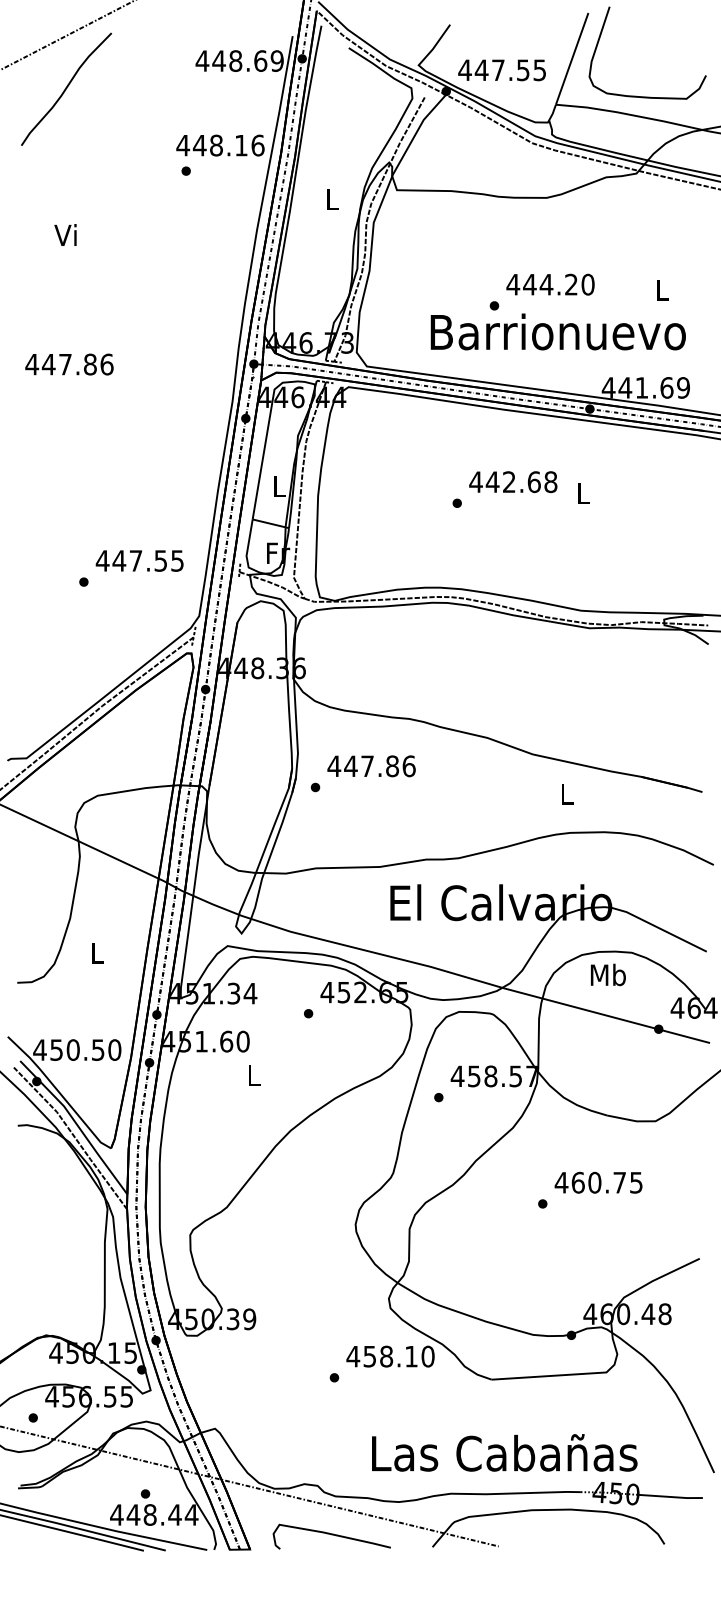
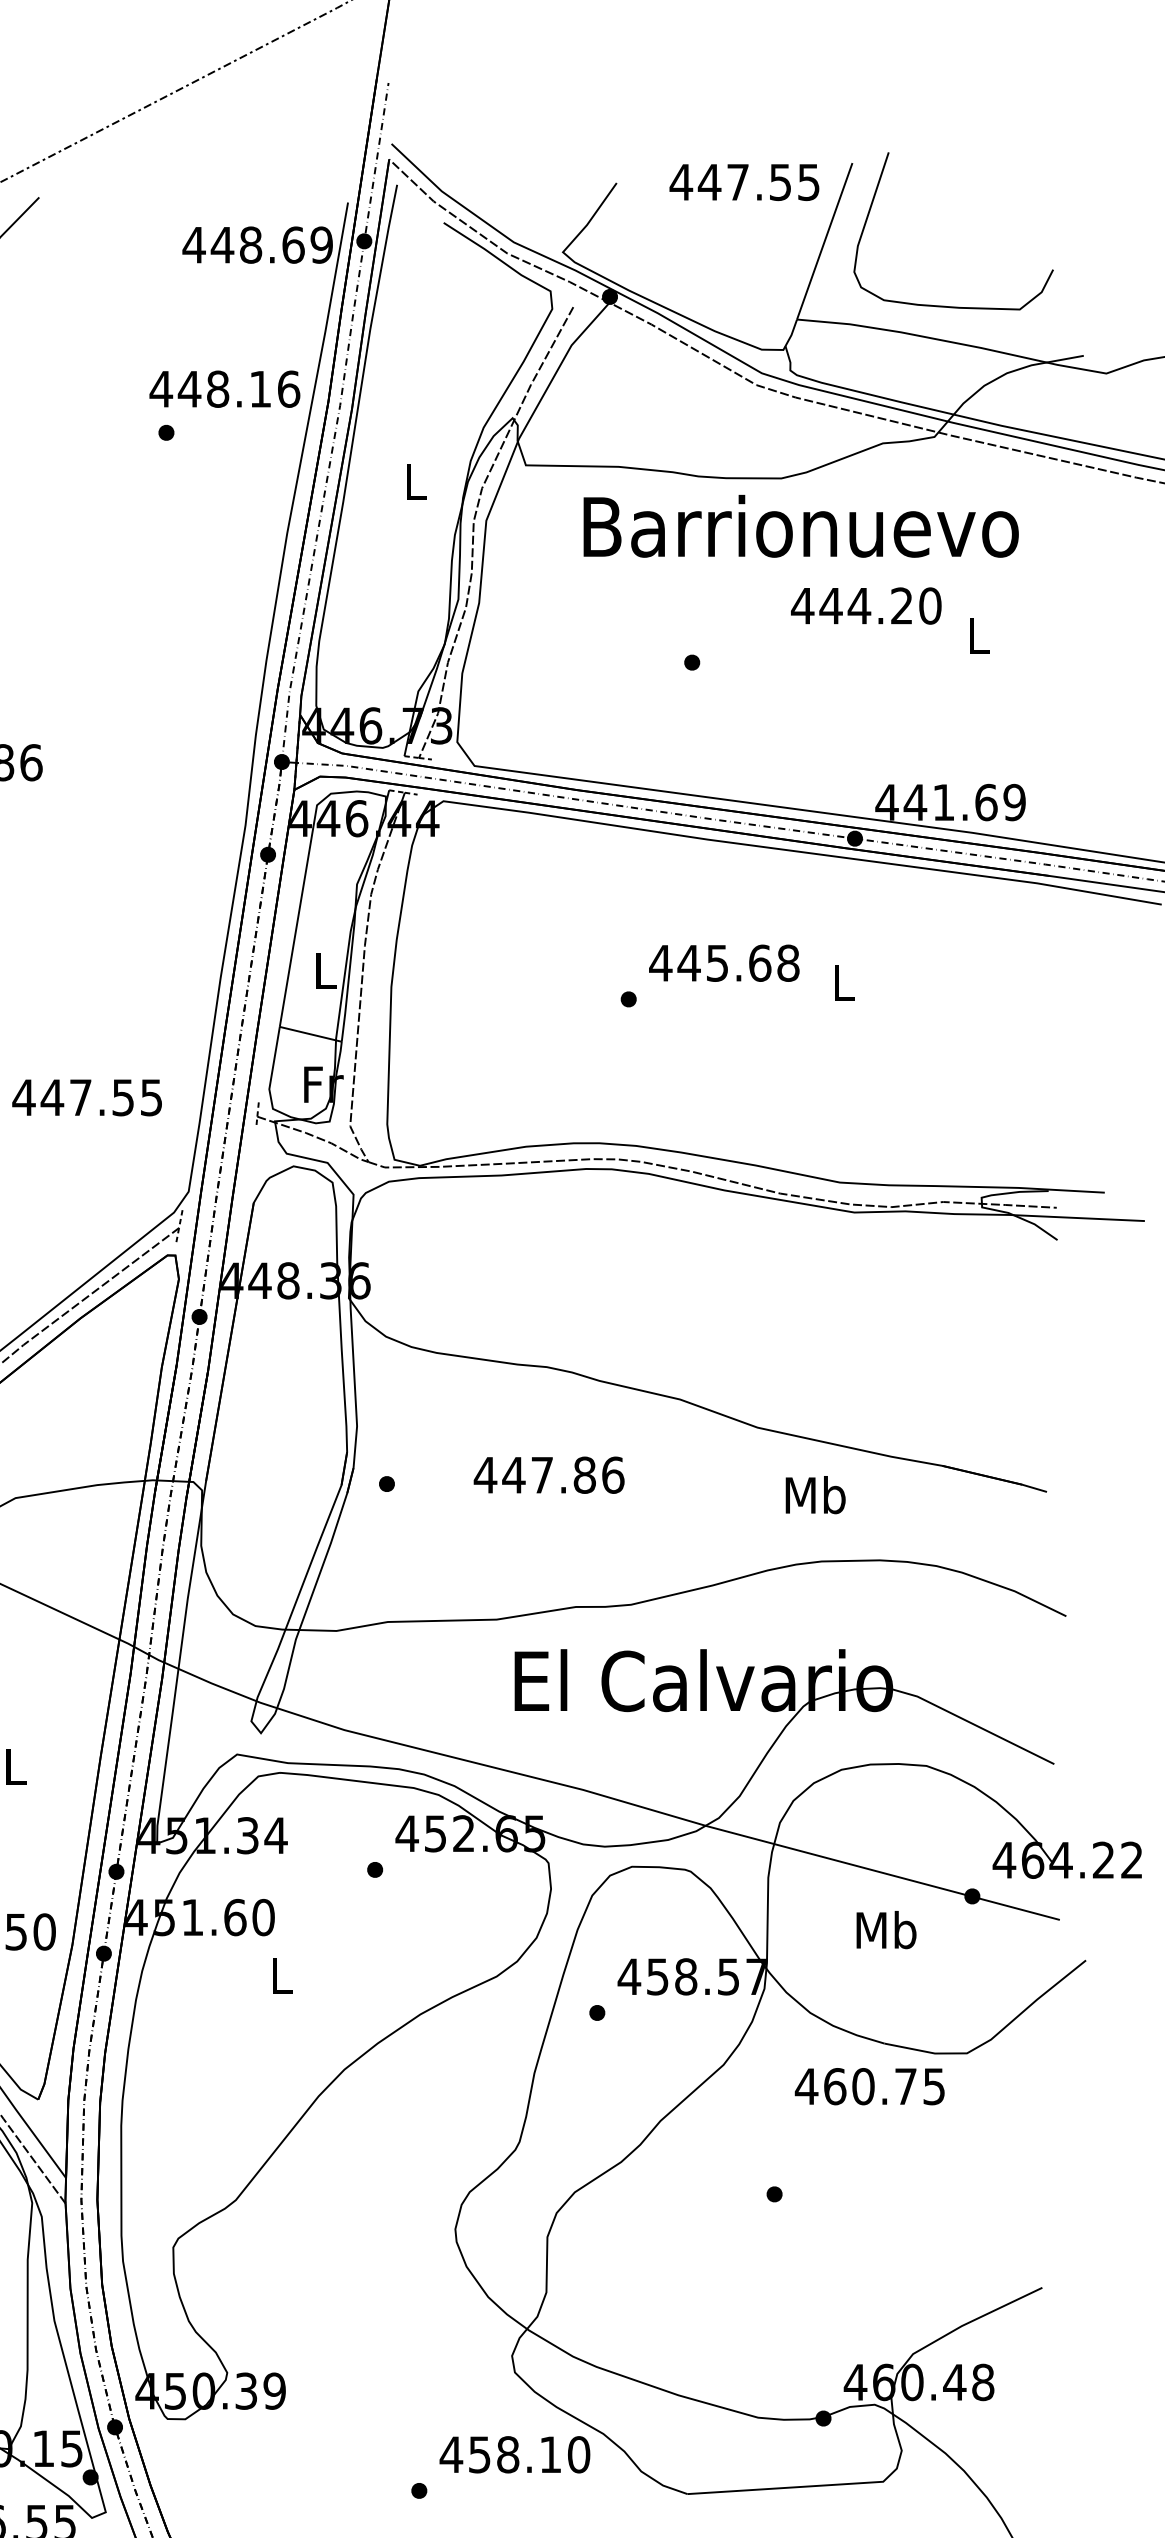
text: (501, 70) -> (743, 182), moved
text: (550, 284) -> (866, 605), moved
text: (557, 331) -> (799, 525), moved
text: (509, 482) -> (717, 963), 442.68 -> 445.68
text: (371, 766) -> (548, 1475), moved
text: (566, 793) -> (815, 1494), L -> Mb
text: (608, 974) -> (886, 1929), moved
text: (598, 1182) -> (869, 2086), moved

